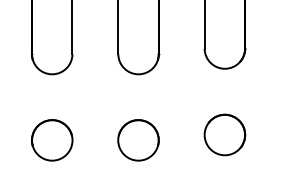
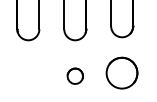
part: (225, 135) -> (122, 73), size x1.4
part: (52, 140) -> (28, 76), removed
part: (138, 140) -> (75, 76), size x0.7

